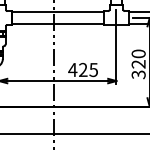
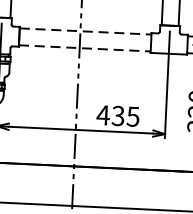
line: (57, 12) -> (85, 31), solid -> dashed
line: (57, 23) -> (84, 47), solid -> dashed
text: (82, 70) -> (117, 116), 425 -> 435

